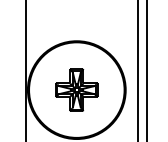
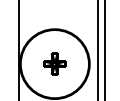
part: (76, 89) -> (54, 63), size x0.7

